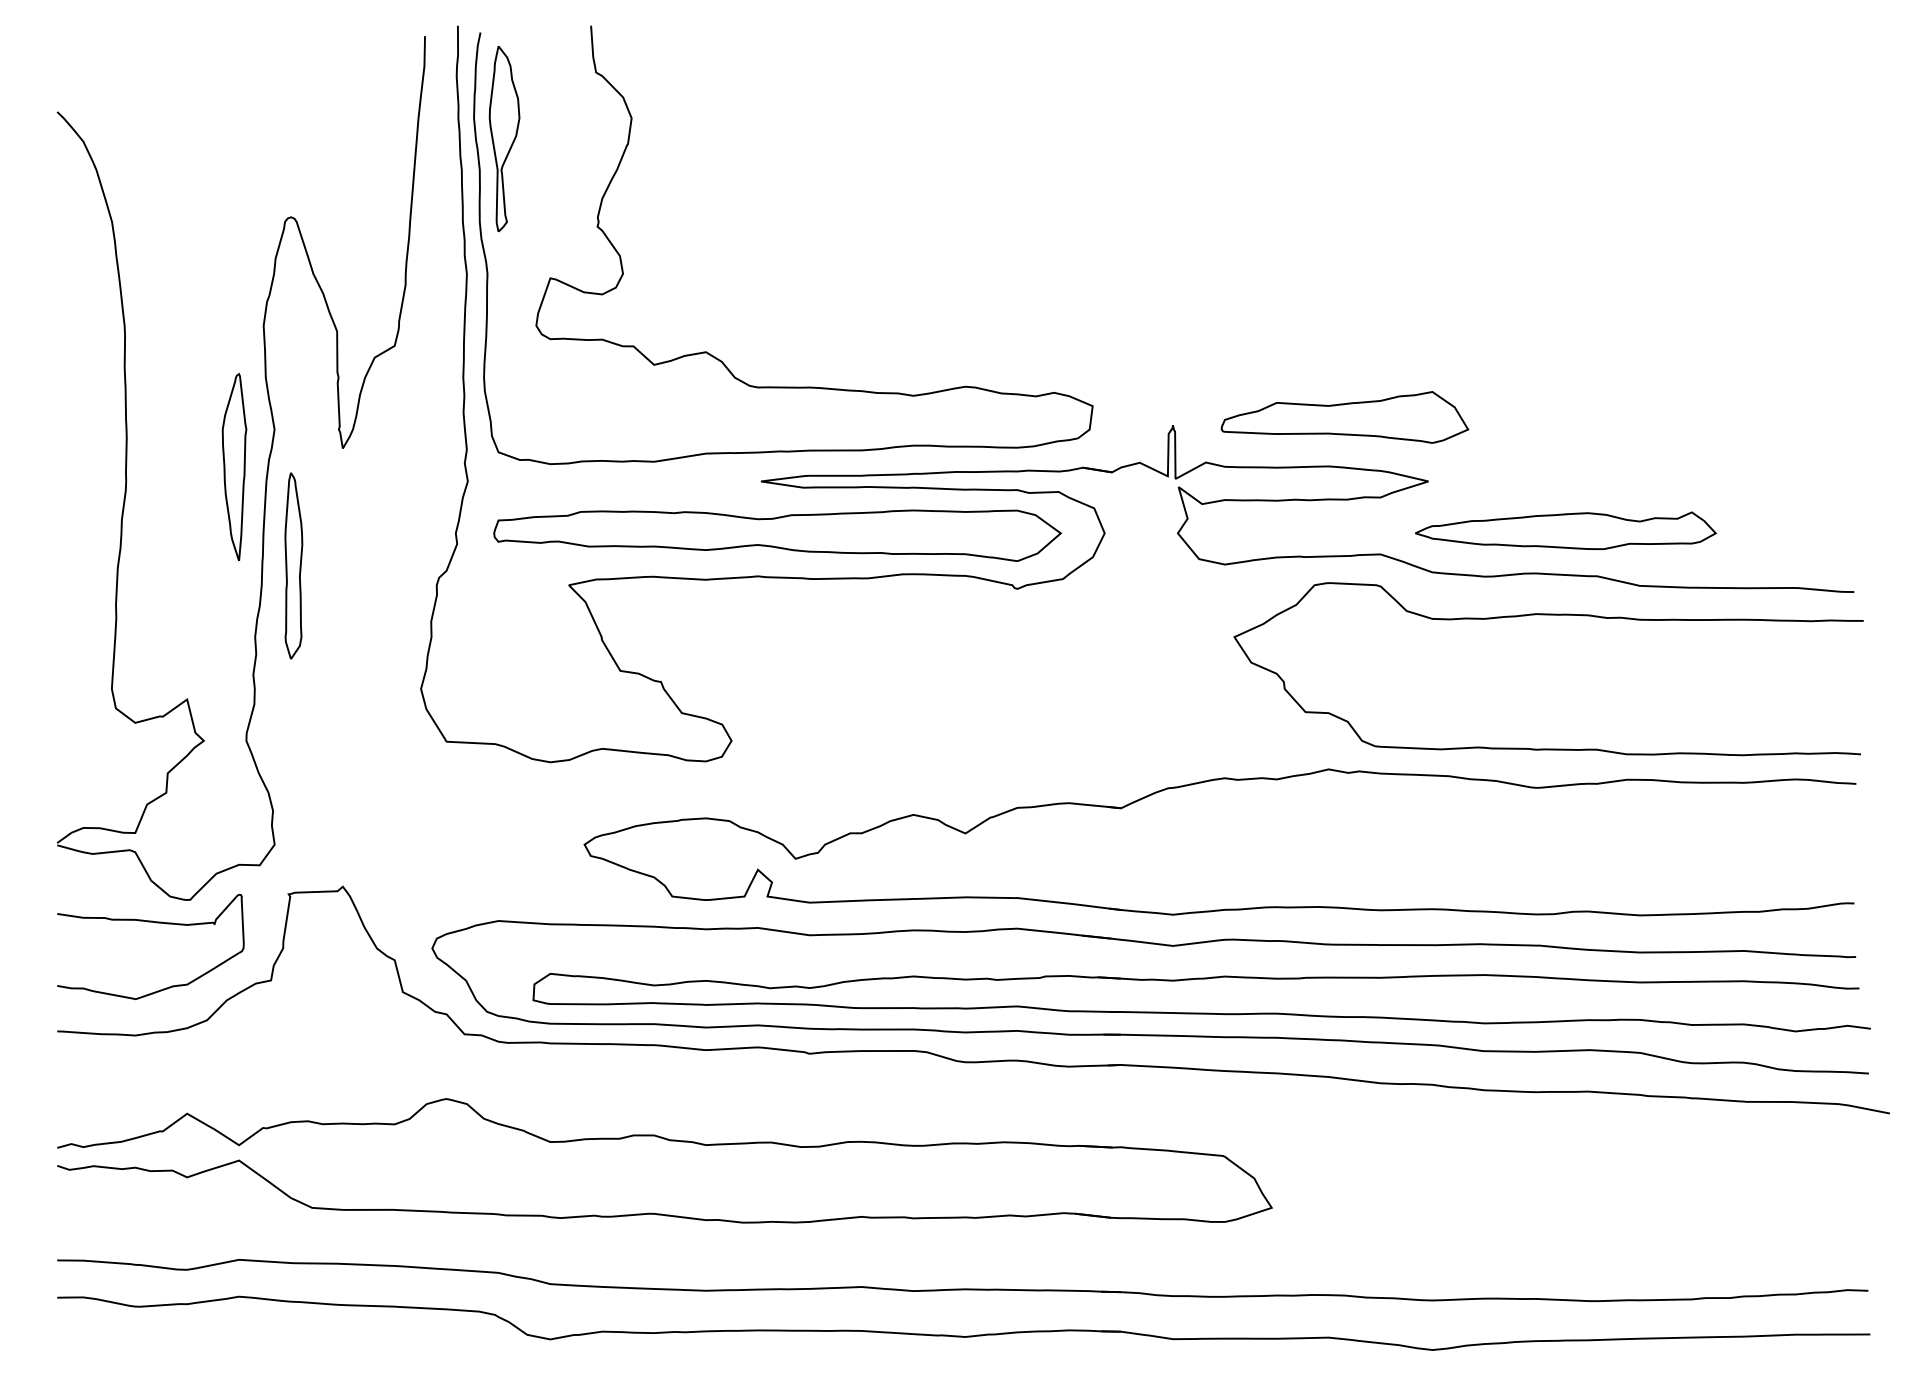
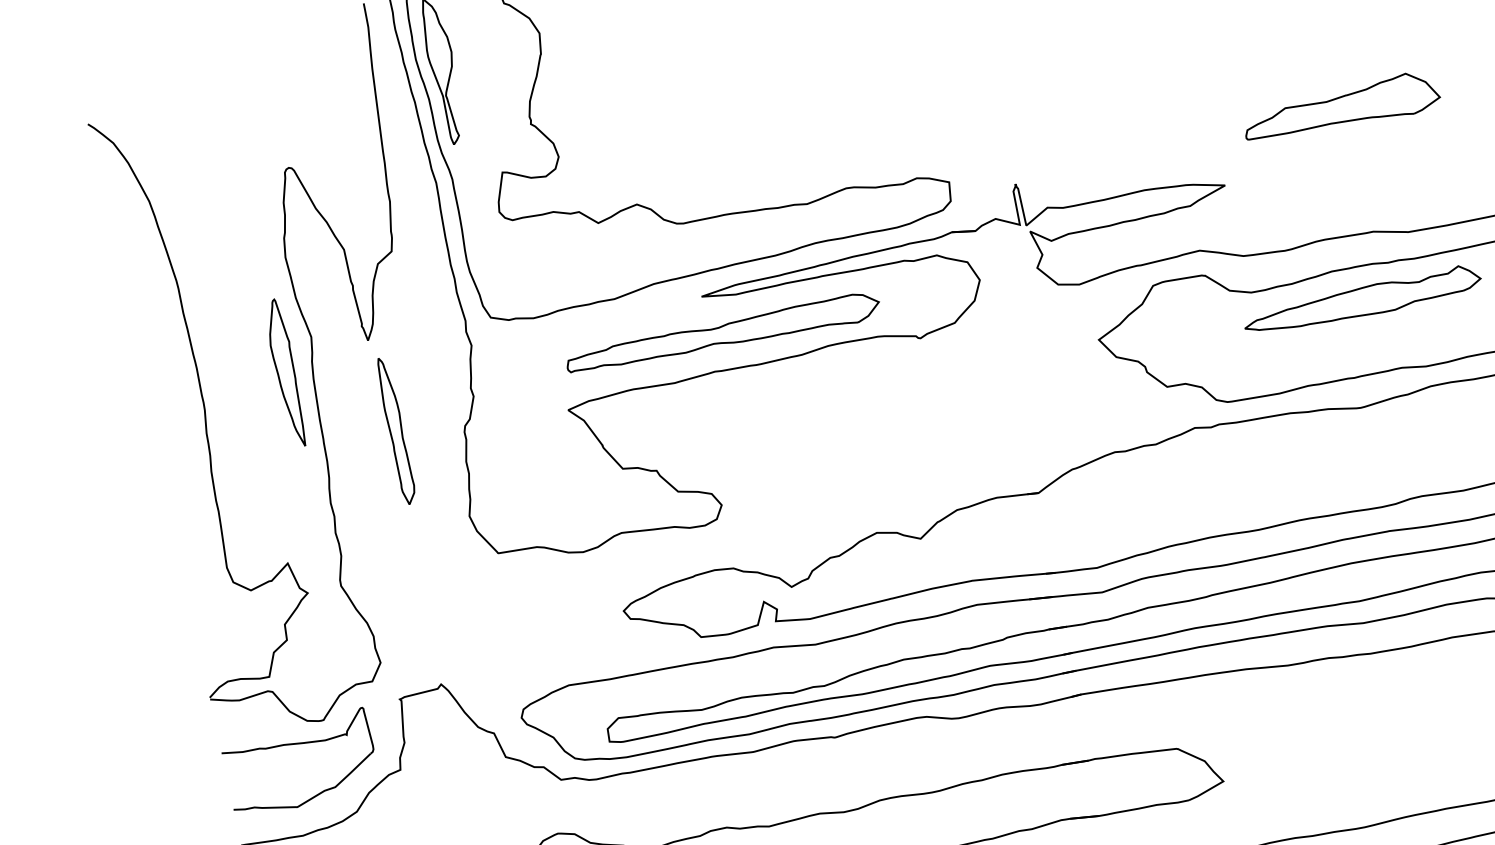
part: (1344, 417) -> (1340, 108), moved
part: (1565, 530) -> (1362, 301), moved
part: (777, 535) -> (723, 336), size x0.7
part: (293, 565) -> (395, 430), moved

